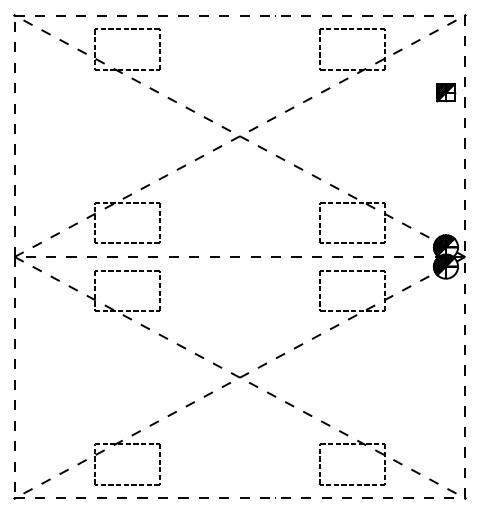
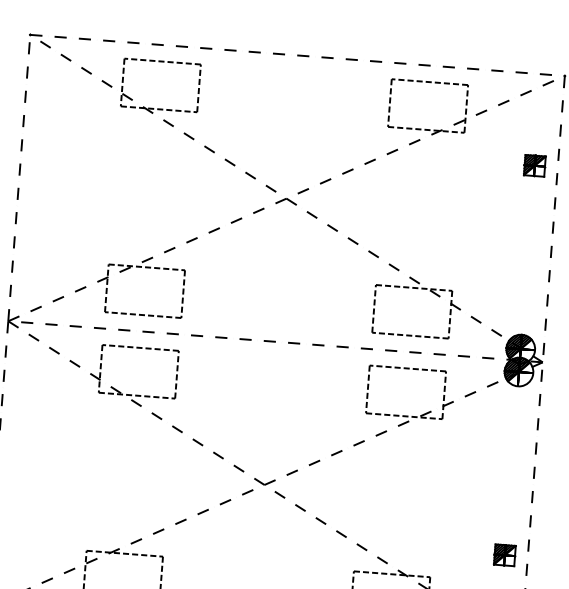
part: (446, 421) -> (505, 555), added

